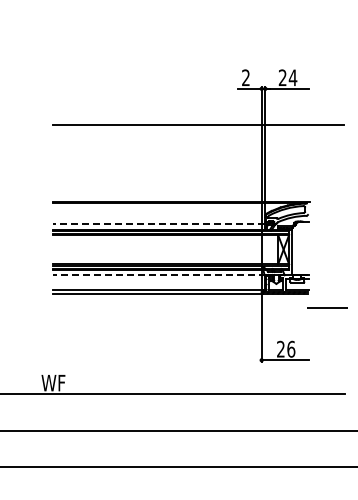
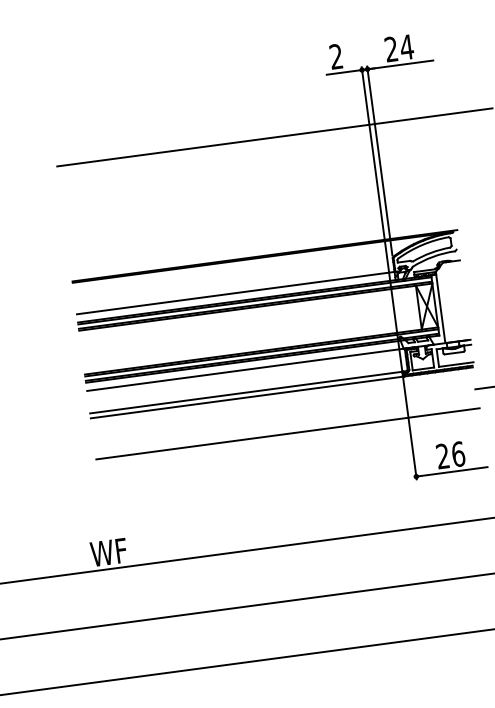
line: (158, 224) -> (234, 293), dashed -> solid
line: (159, 275) -> (246, 370), dashed -> solid
line: (181, 320) -> (288, 433), added

